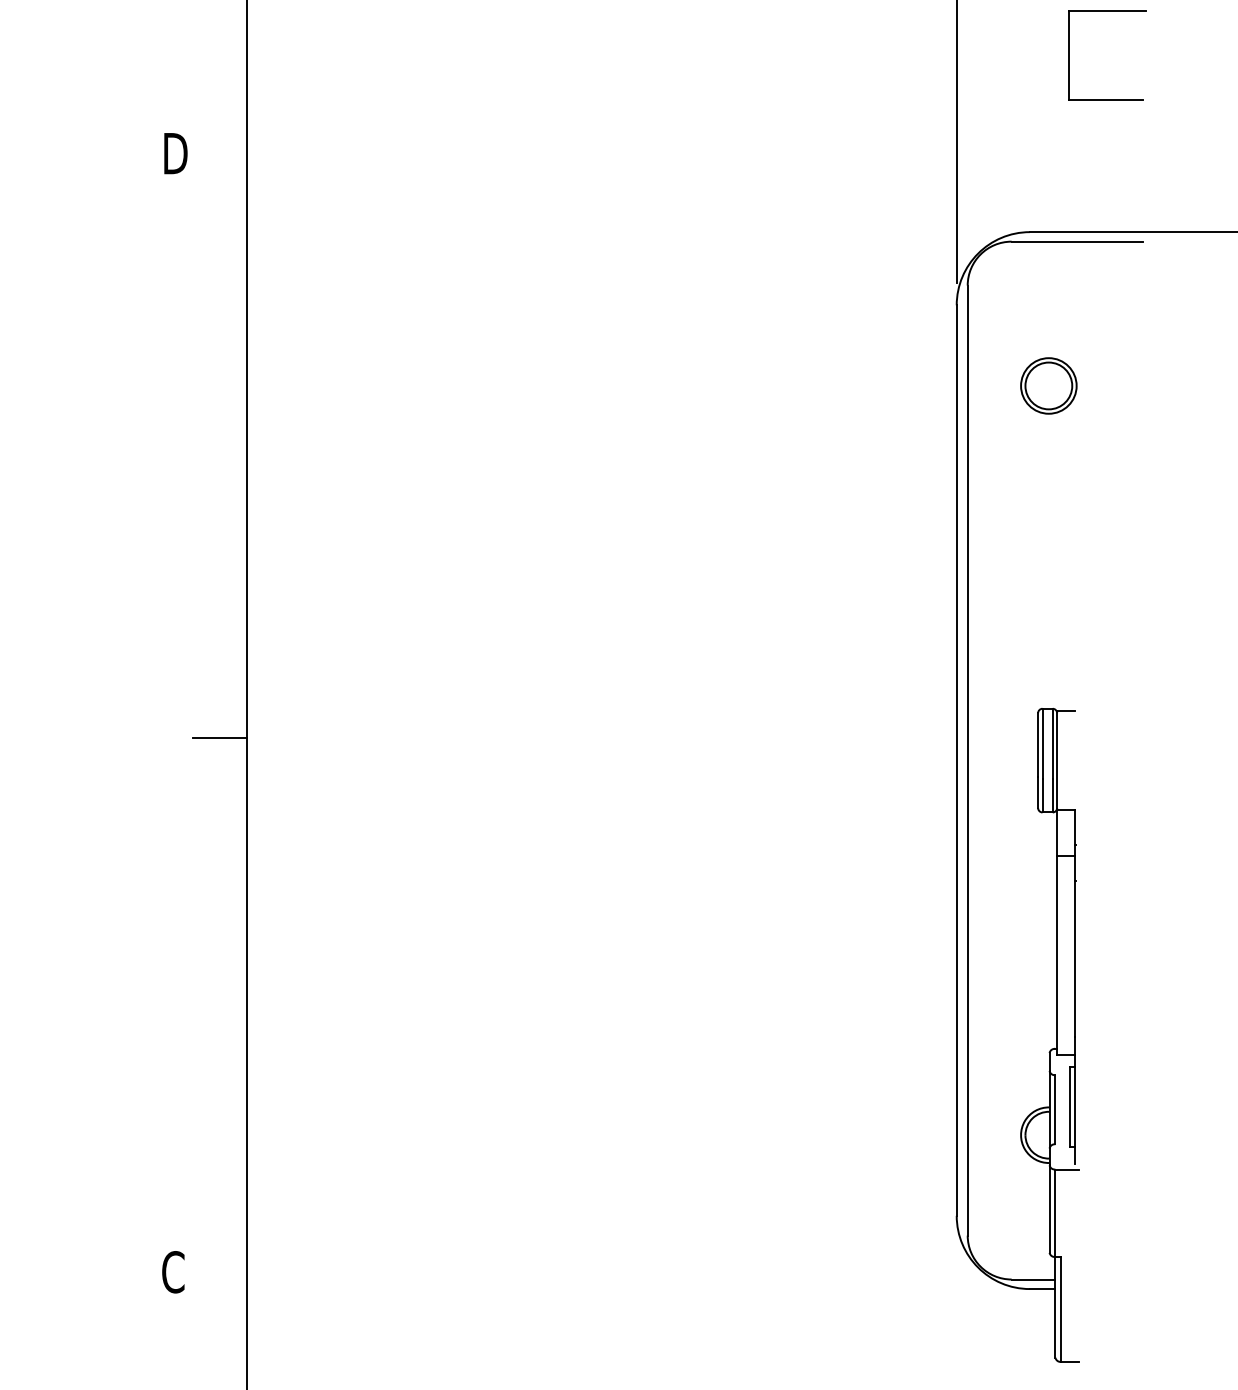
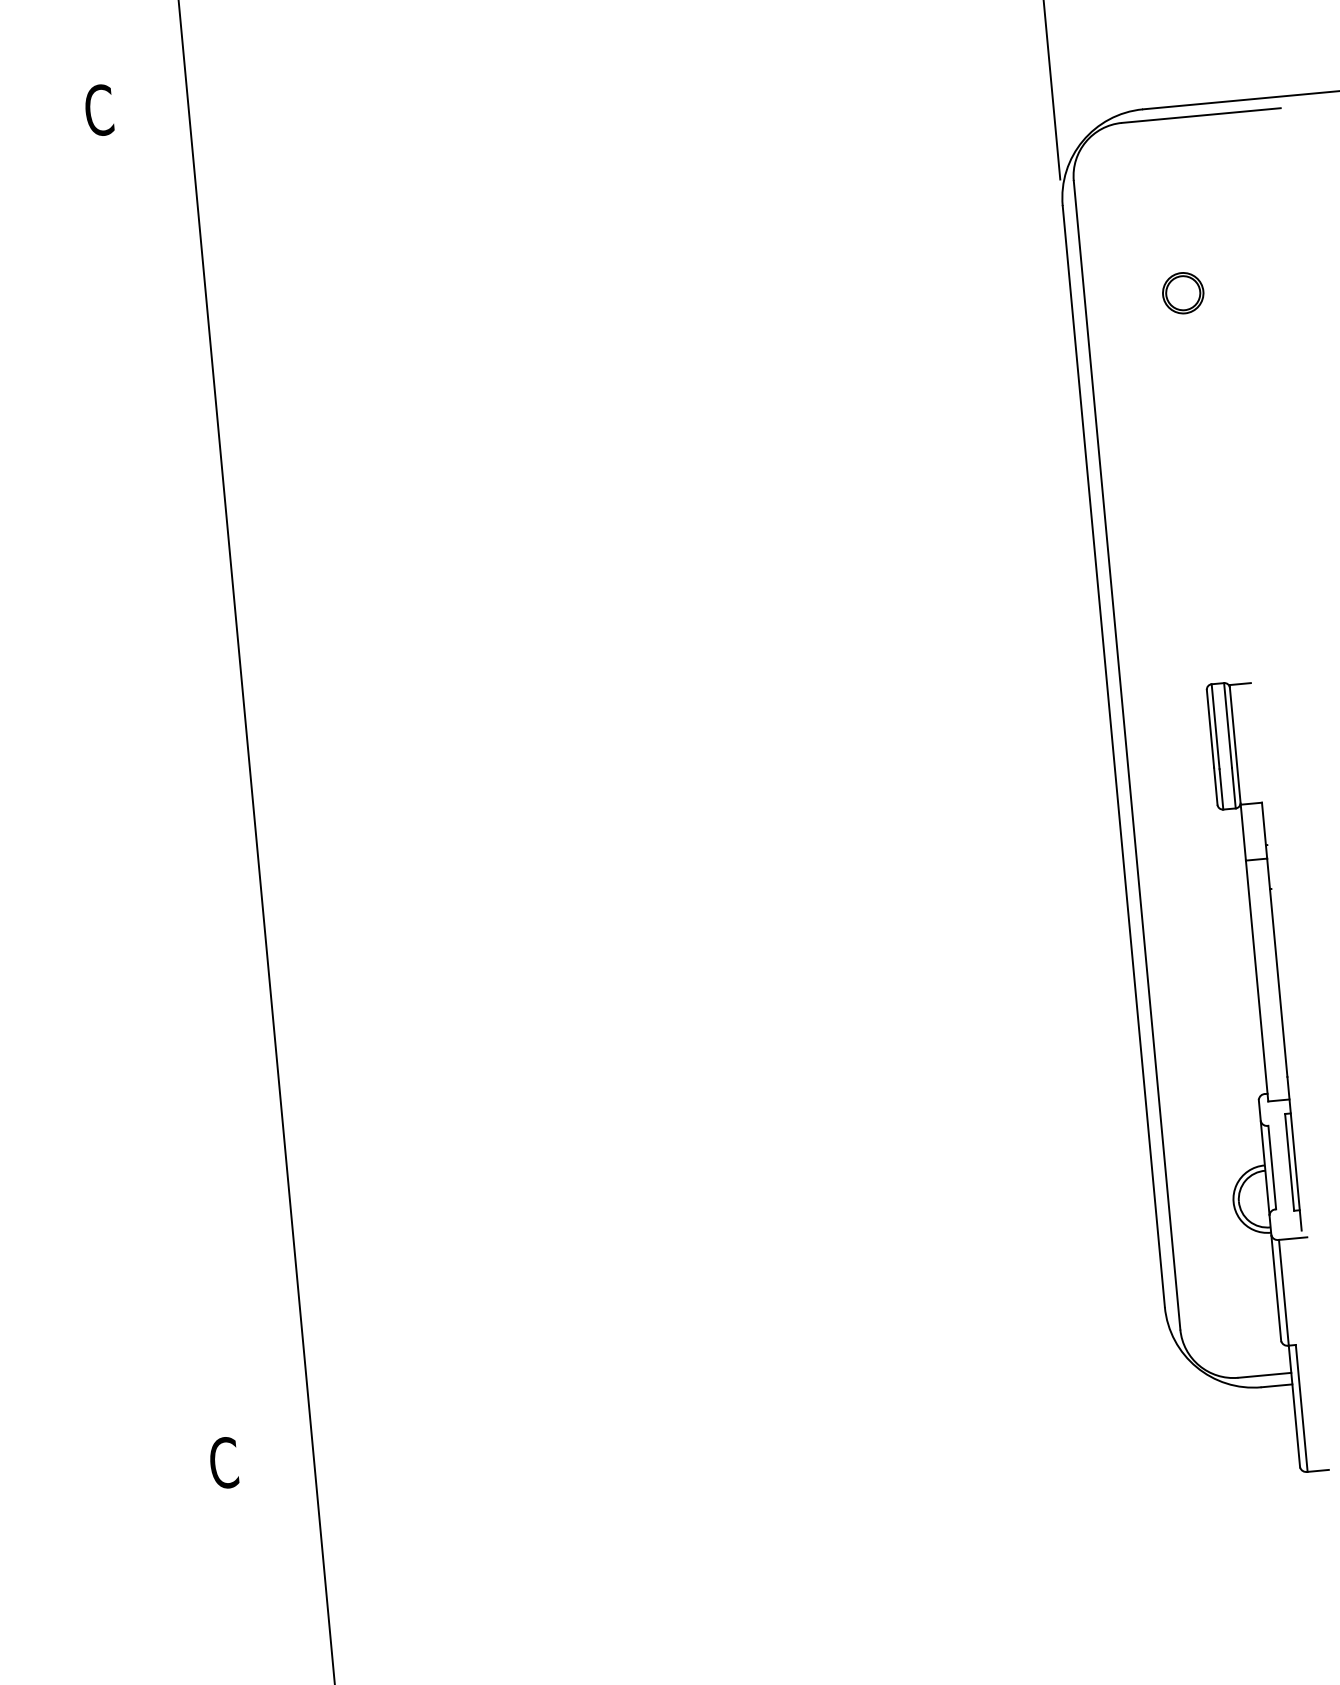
text: (174, 153) -> (99, 110), D -> C
part: (1048, 385) -> (1182, 292), size x0.6
line: (219, 738) -> (219, 812), removed

